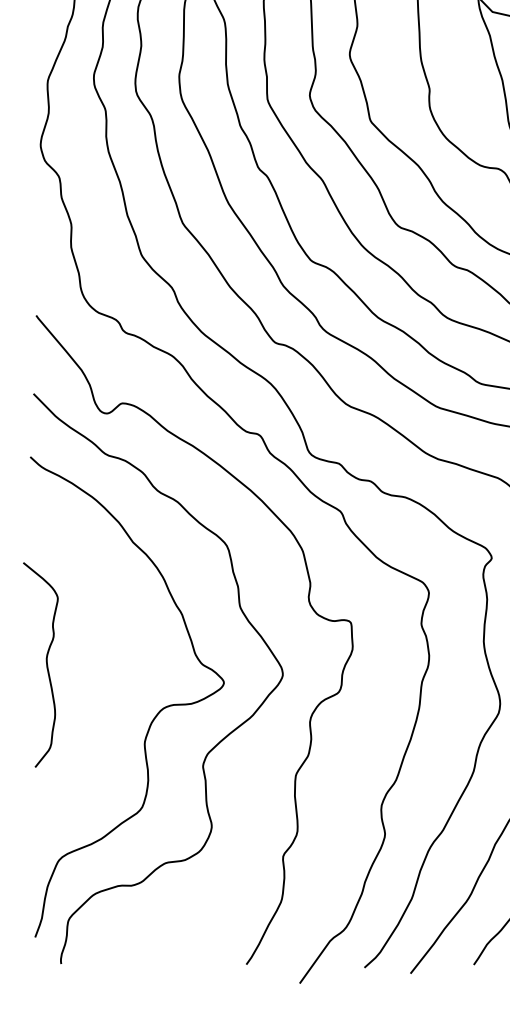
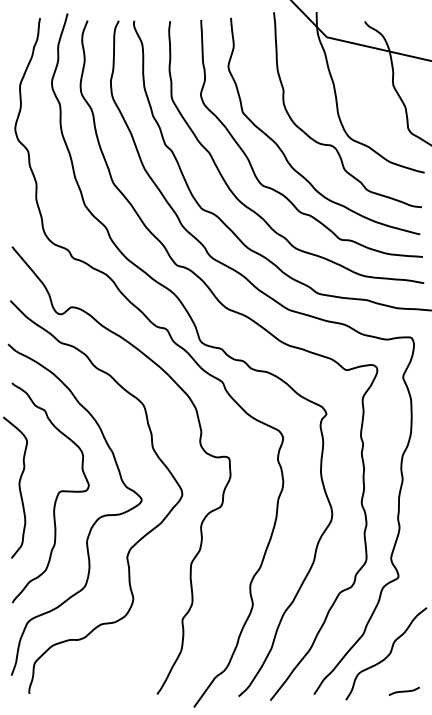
curve: (100, 676) -> (56, 495), added

